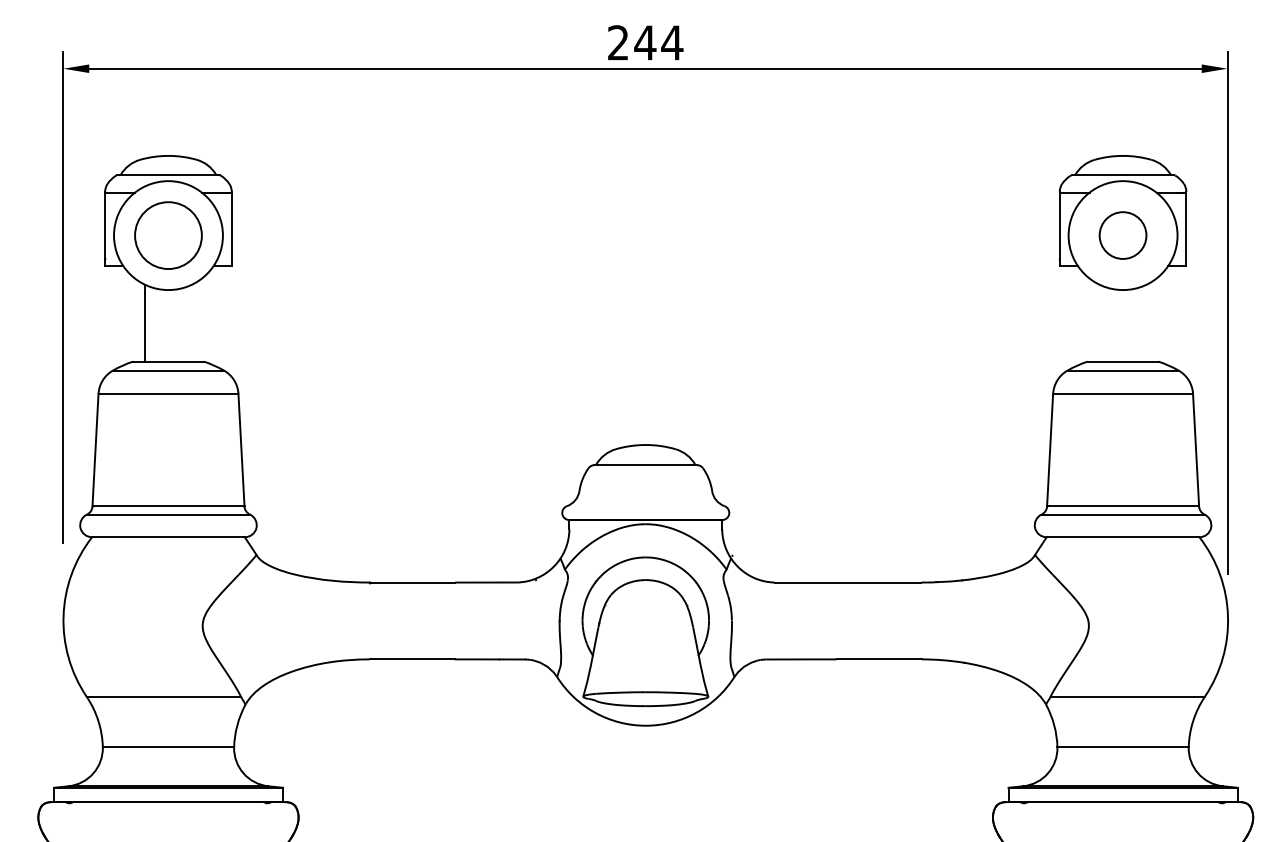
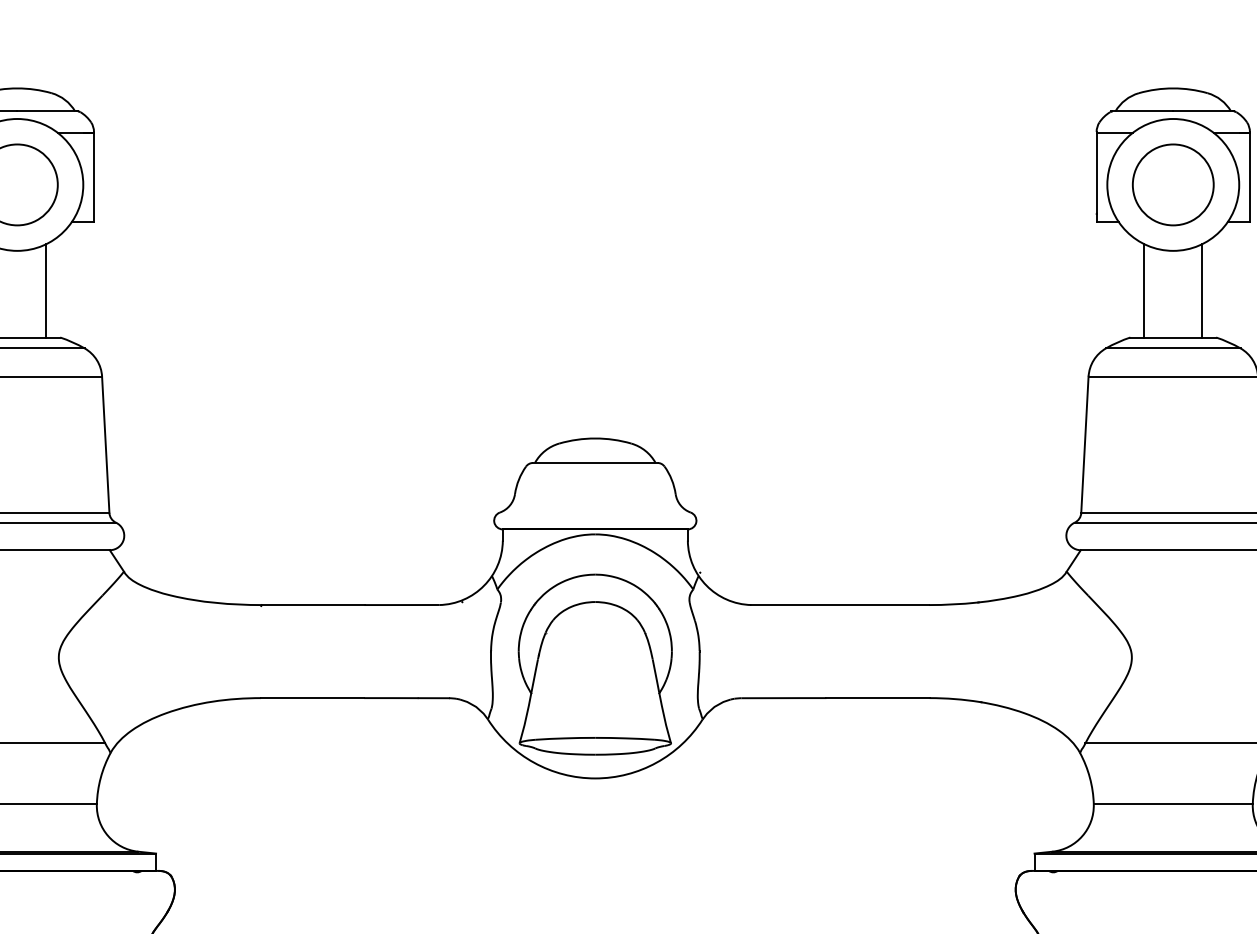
circle: (1122, 235) -> (1172, 184), size x1.43
line: (192, 322) -> (46, 290), added
line: (1099, 322) -> (1144, 290), added
line: (1146, 322) -> (1201, 290), added

